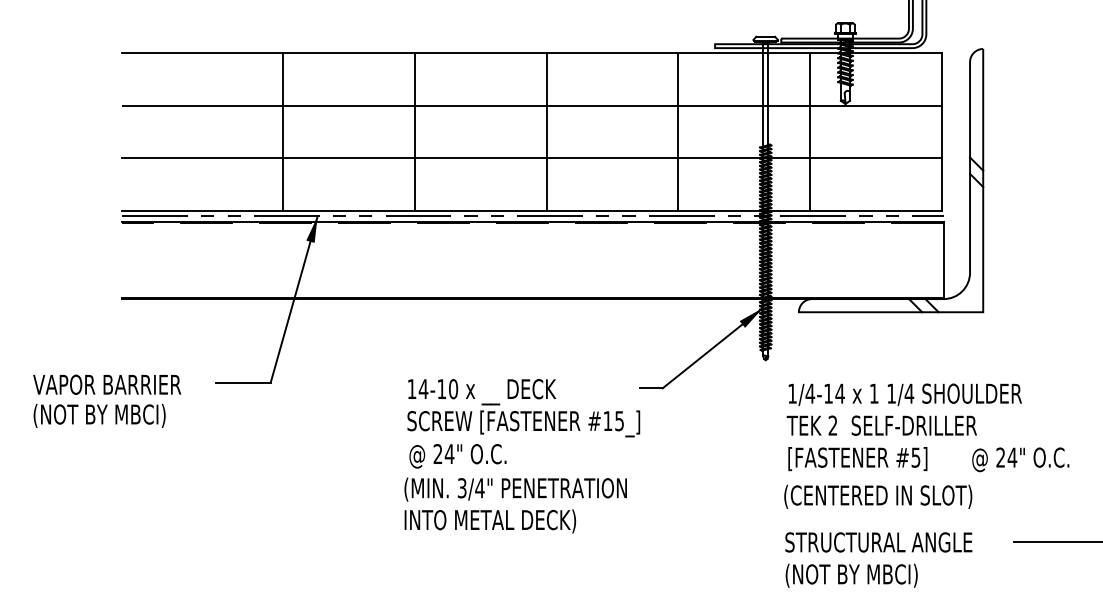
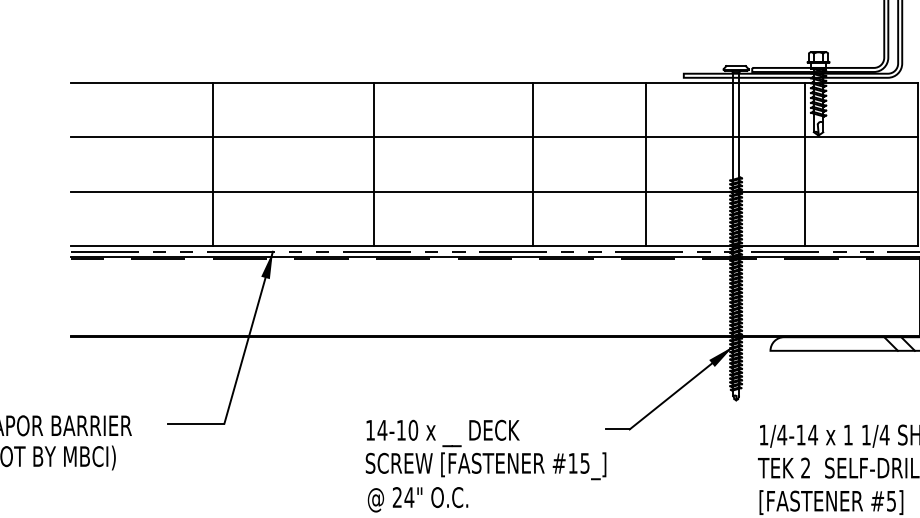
line: (283, 132) -> (212, 165), moved
line: (546, 132) -> (533, 165), moved
line: (809, 132) -> (804, 165), moved

